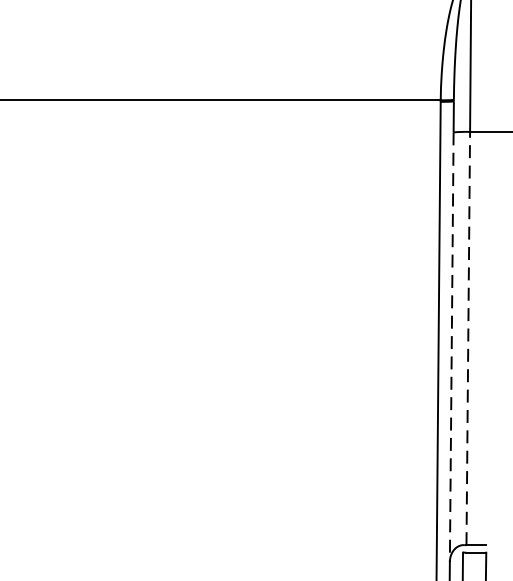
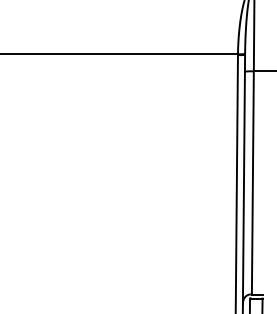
line: (467, 337) -> (252, 182), dashed -> solid
line: (450, 346) -> (243, 187), dashed -> solid

